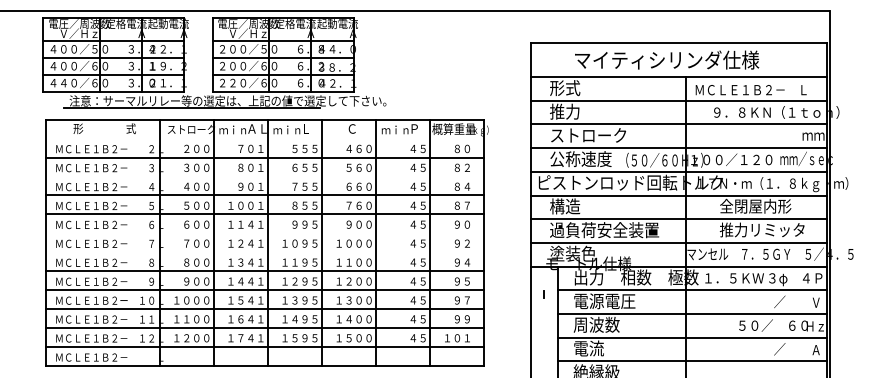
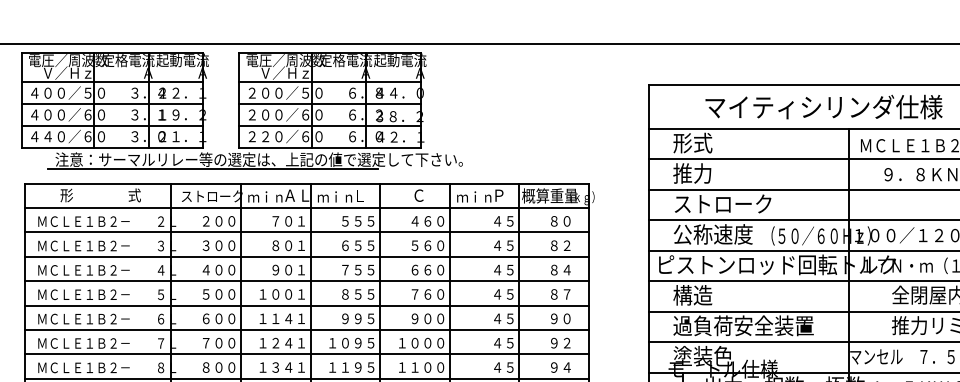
line: (265, 138) -> (307, 207), added
line: (265, 176) -> (307, 256), added
line: (265, 233) -> (307, 330), added
line: (265, 252) -> (307, 354), added

